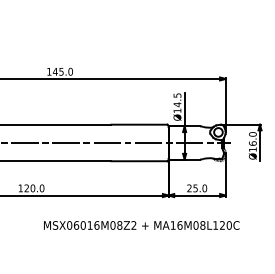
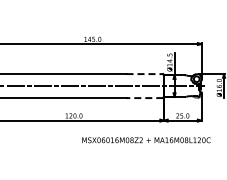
line: (140, 125) -> (145, 74), solid -> dashed
line: (138, 161) -> (144, 98), solid -> dashed

